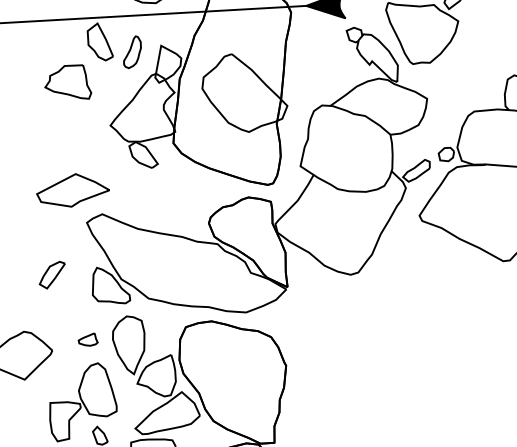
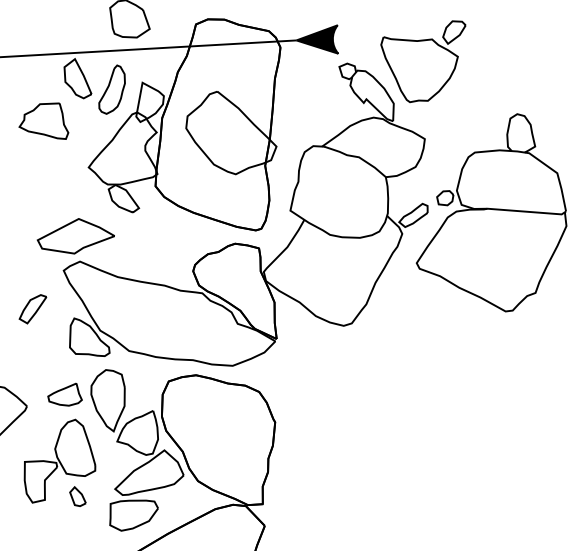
part: (131, 52) -> (111, 89), size x1.43
part: (72, 190) -> (75, 236), moved
part: (51, 275) -> (32, 309), moved
part: (87, 339) -> (64, 394), size x1.67

